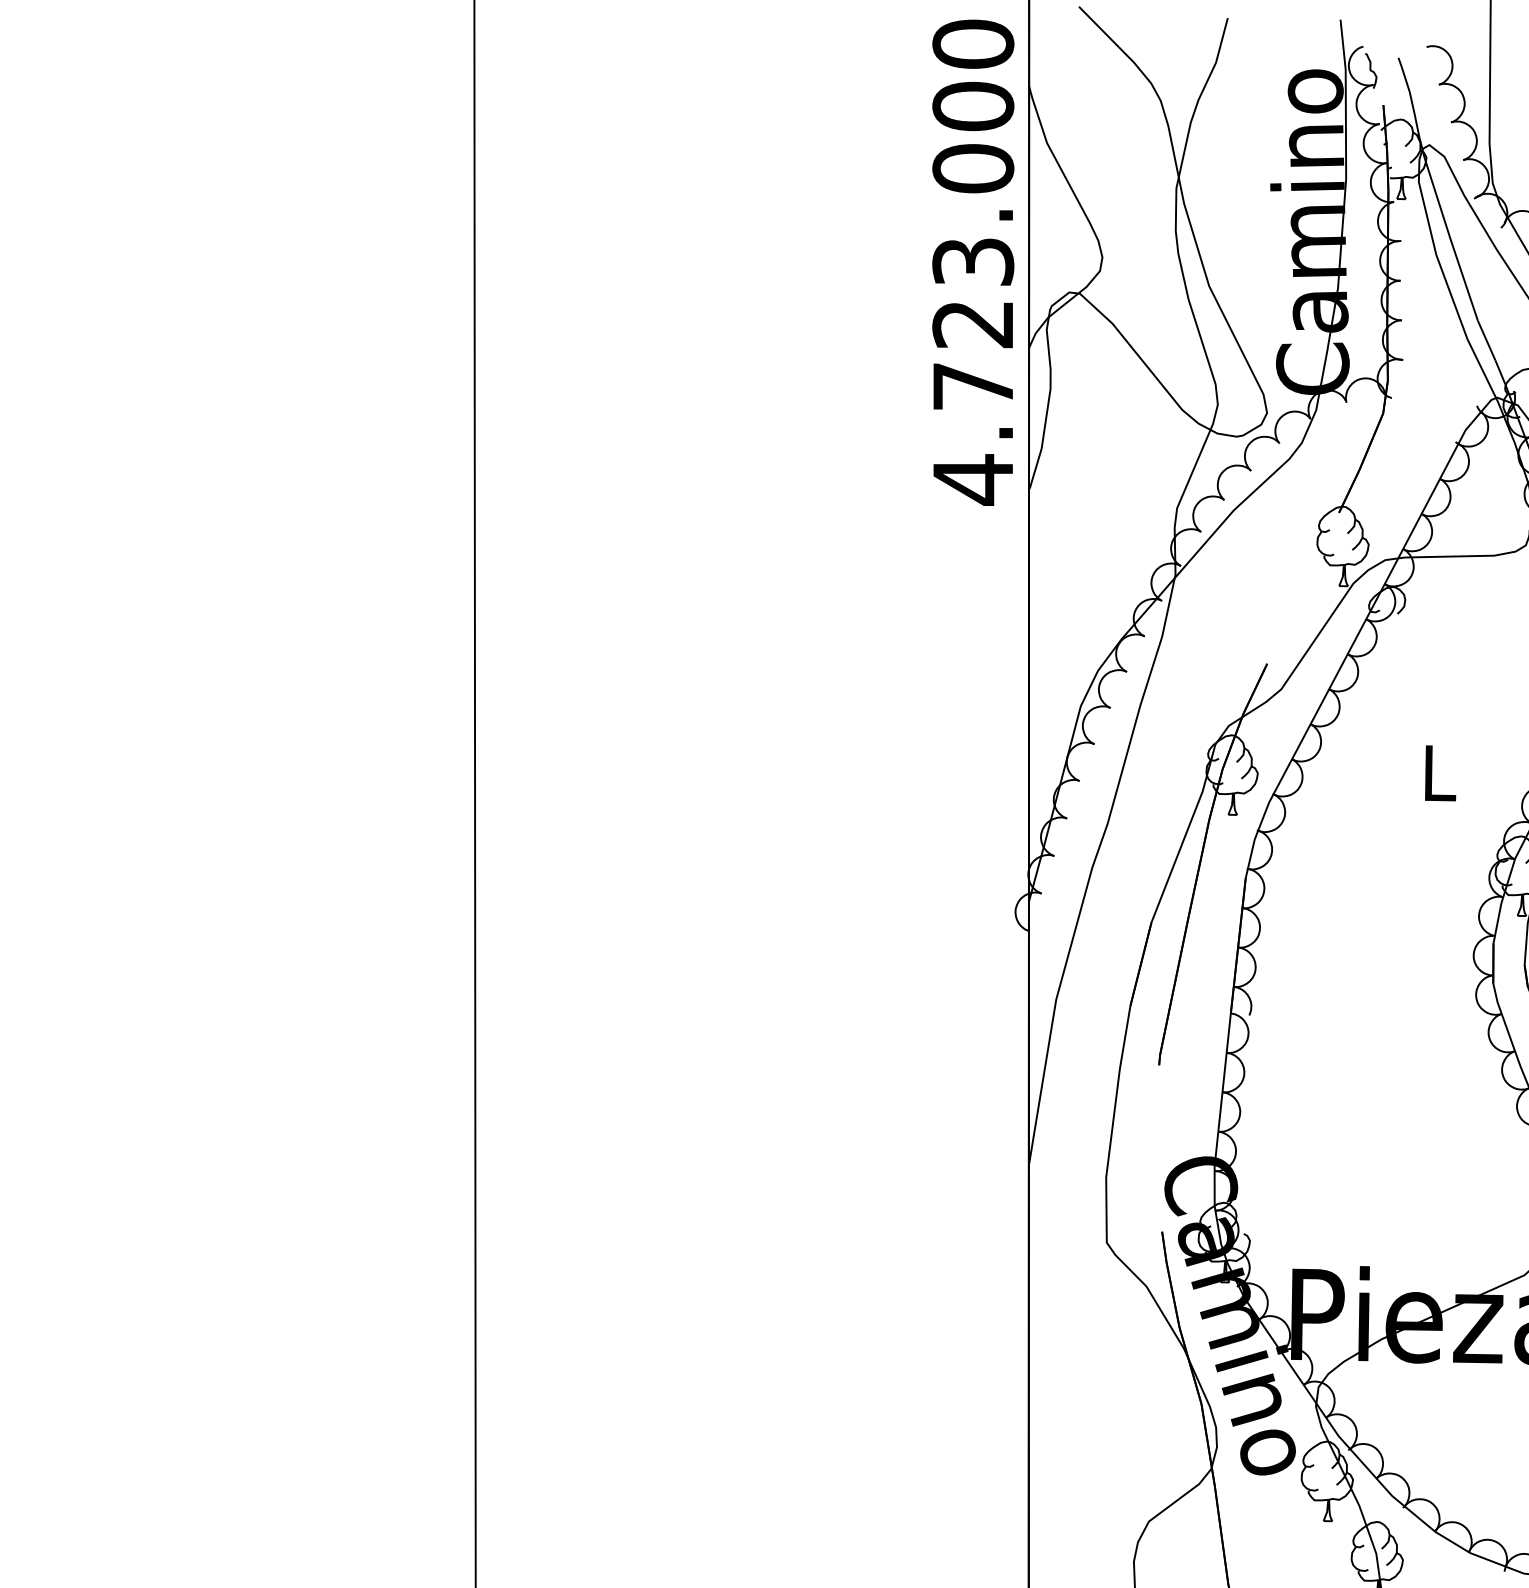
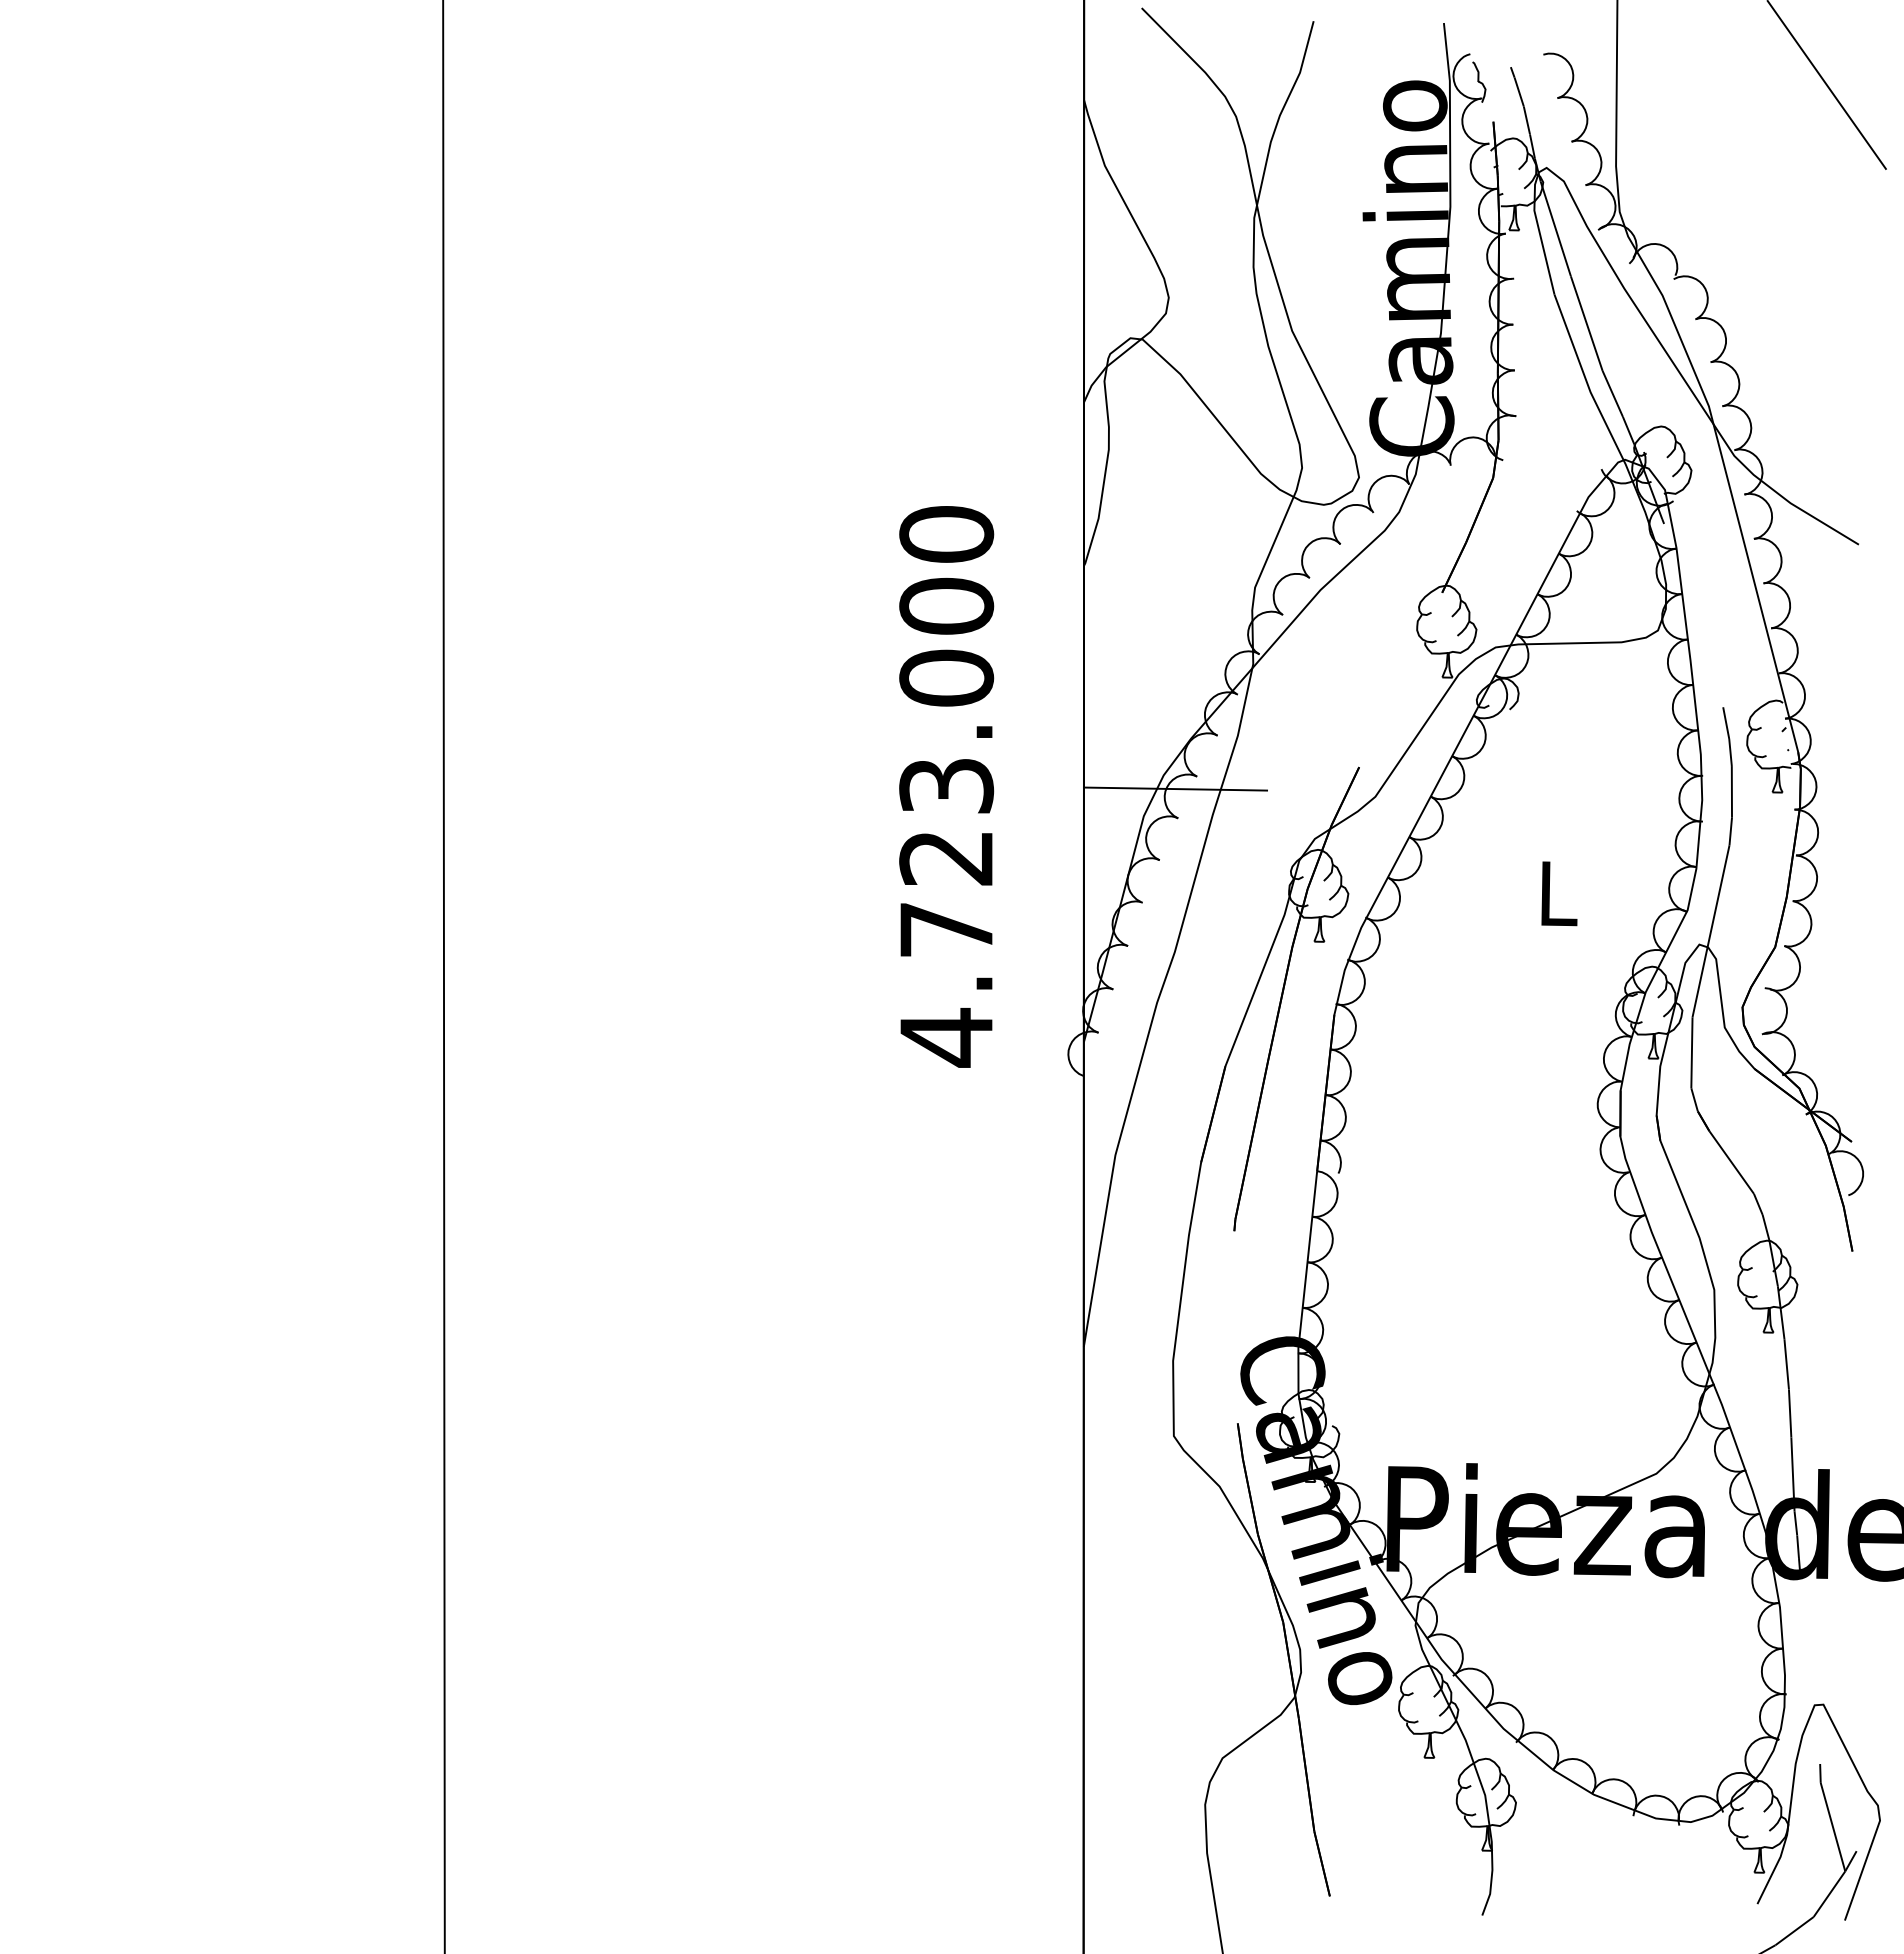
text: (973, 262) -> (946, 786), moved
line: (1108, 682) -> (1175, 788), added

